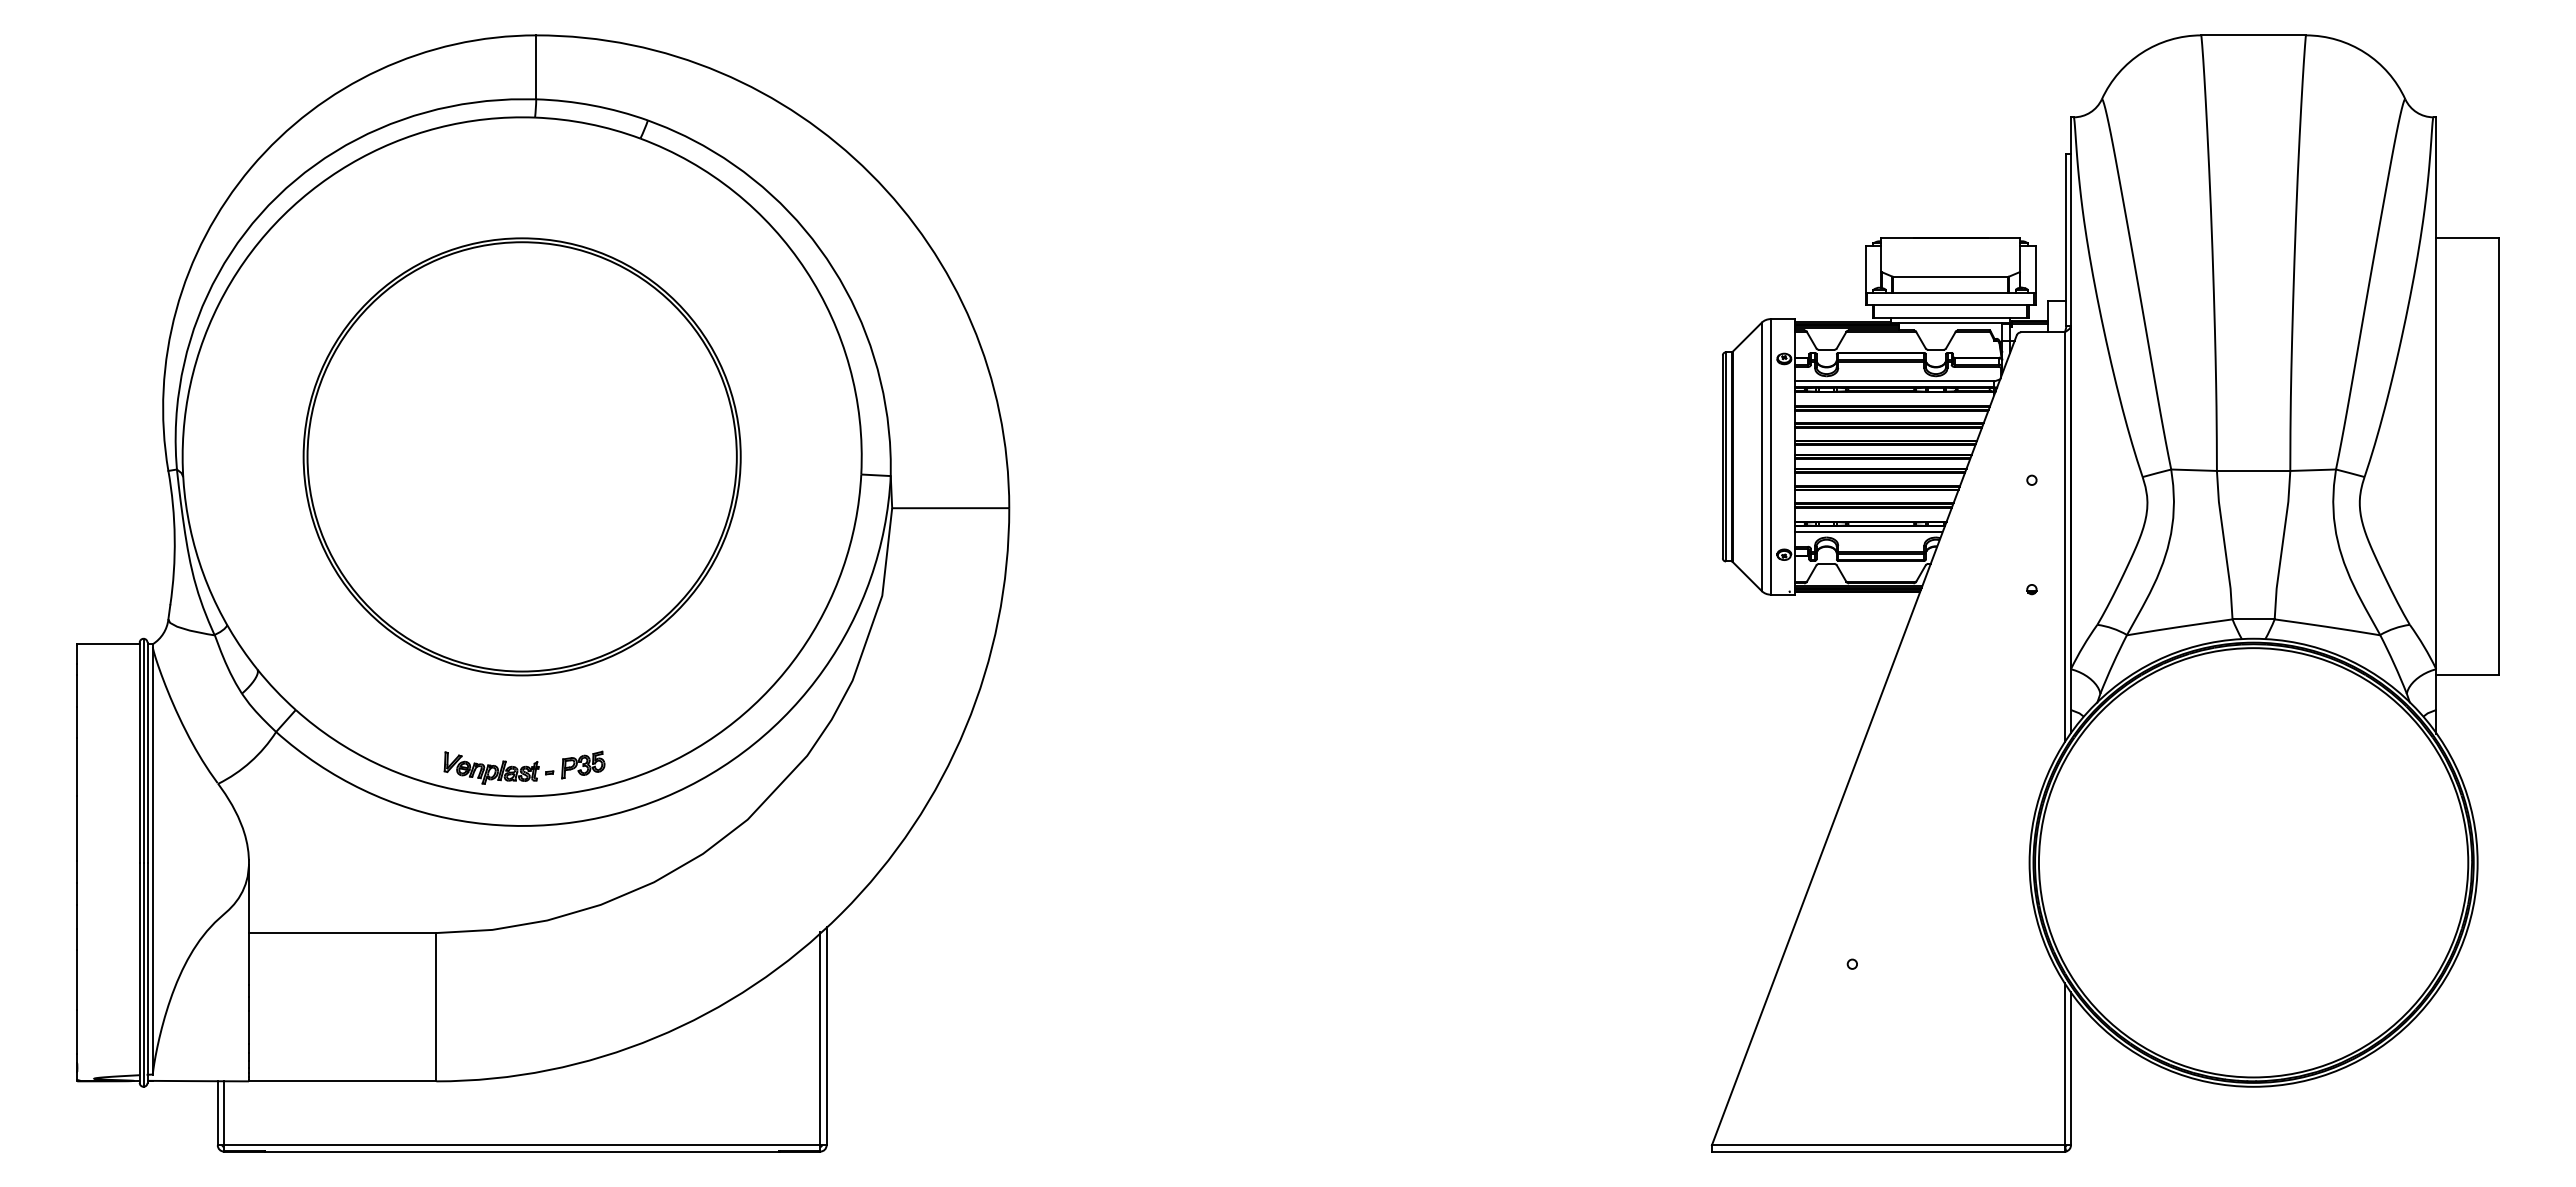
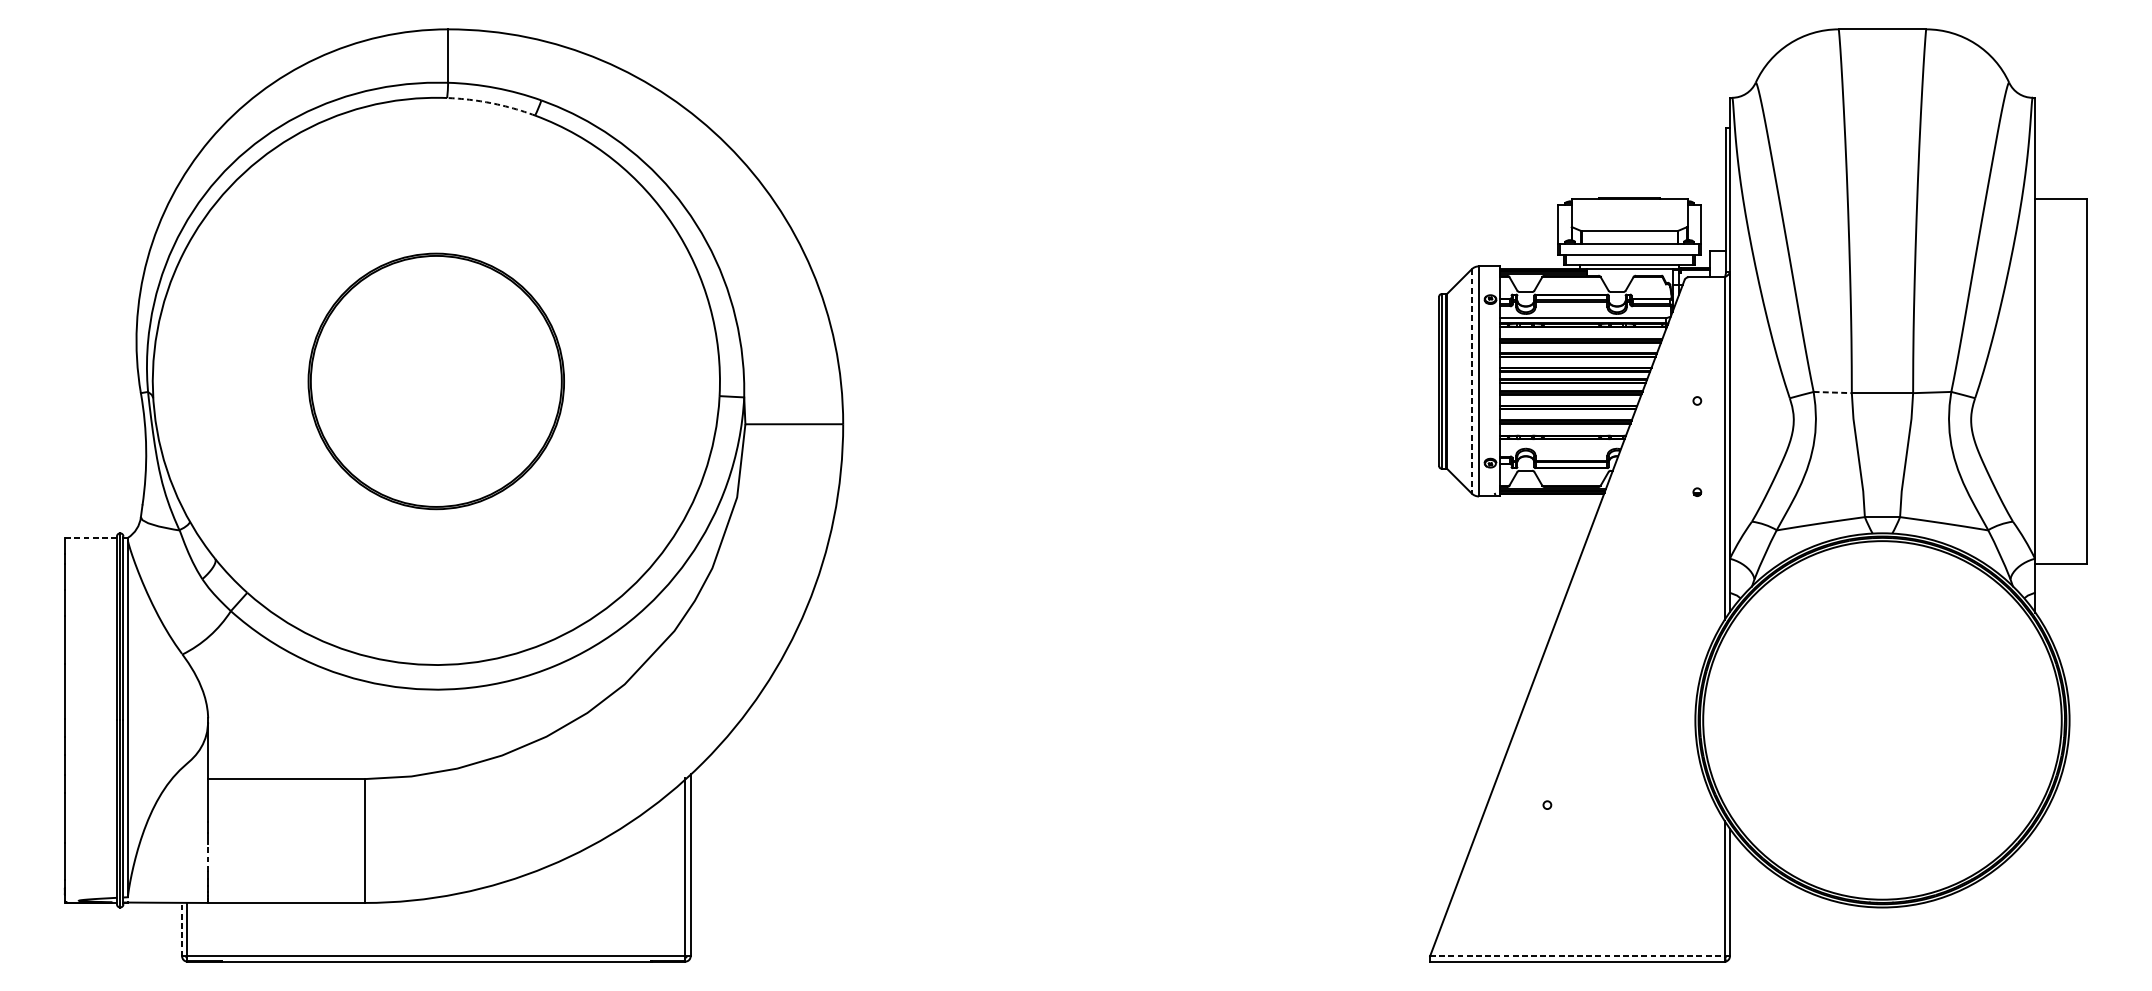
arc: (588, 123) -> (491, 102), solid -> dashed
part: (521, 456) -> (435, 381), size x0.7
line: (1761, 457) -> (1471, 381), solid -> dashed
line: (2194, 470) -> (1833, 392), solid -> dashed
line: (1868, 532) -> (1560, 444), removed
line: (108, 644) -> (90, 538), solid -> dashed
part: (524, 767) -> (438, 640), removed
line: (249, 1027) -> (208, 857), solid -> dashed
line: (217, 1112) -> (181, 928), solid -> dashed
line: (1888, 1145) -> (1577, 956), solid -> dashed

